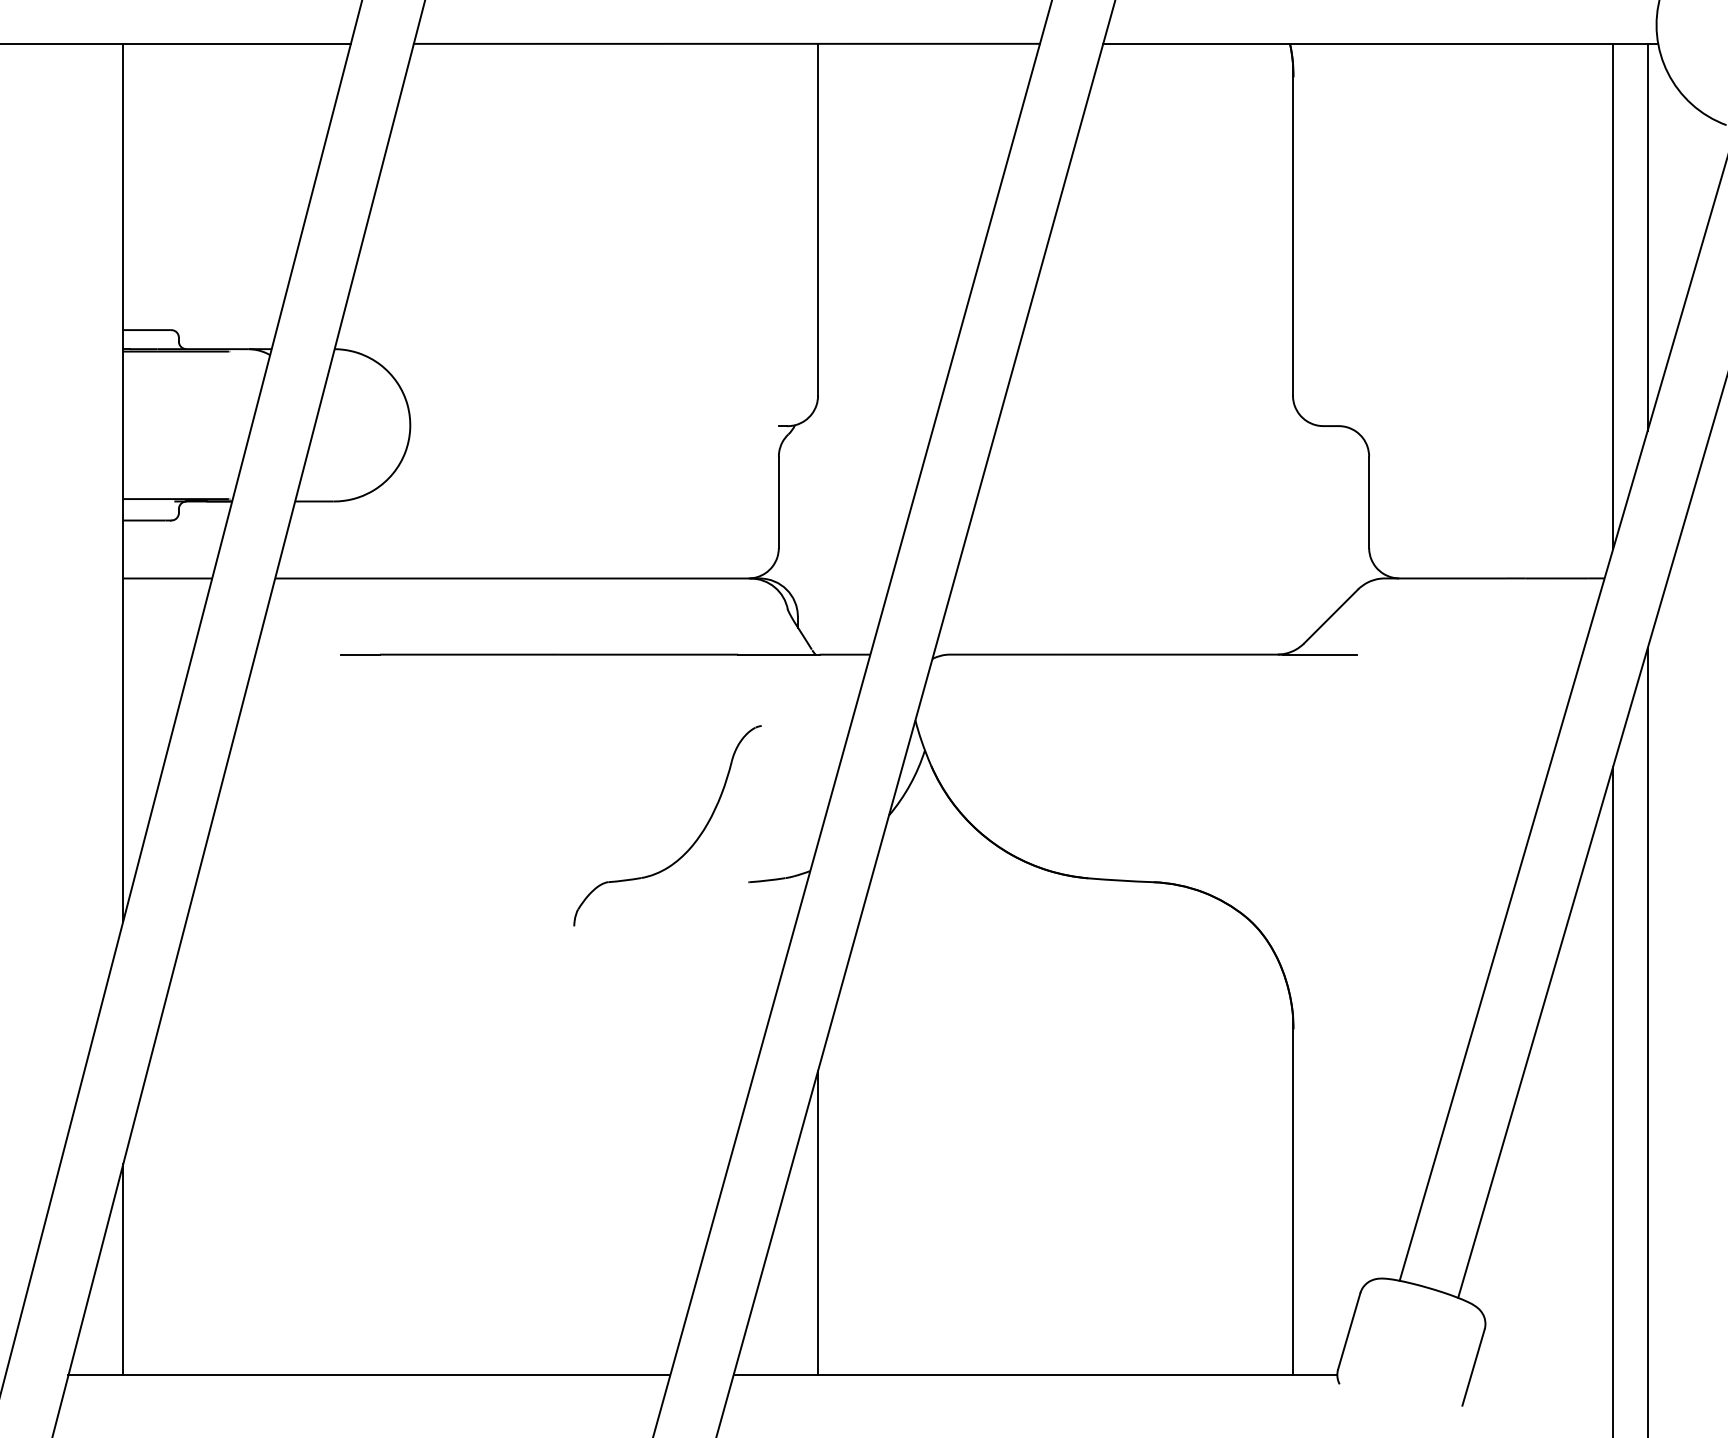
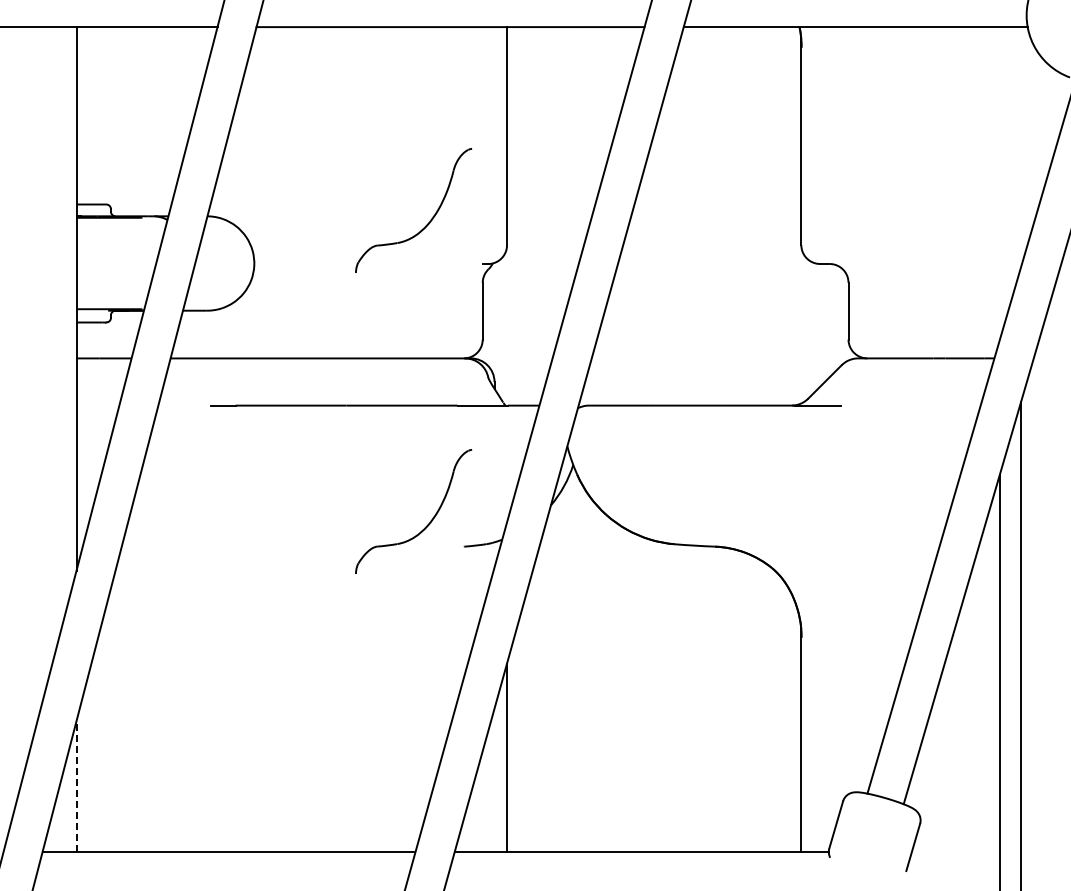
line: (1648, 236) -> (1021, 146), removed
line: (1612, 296) -> (999, 183), removed
part: (689, 360) -> (427, 223), added
line: (123, 1269) -> (76, 786), solid -> dashed

